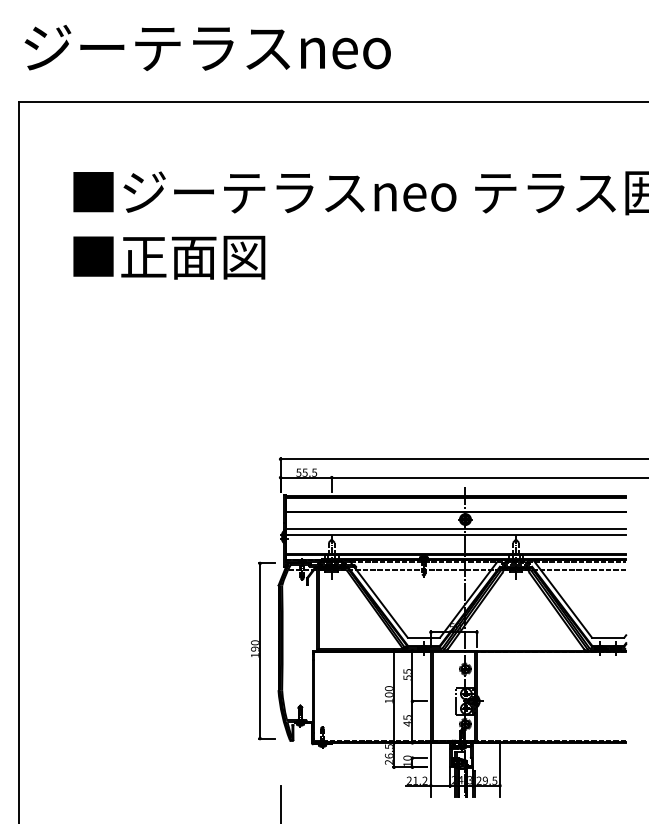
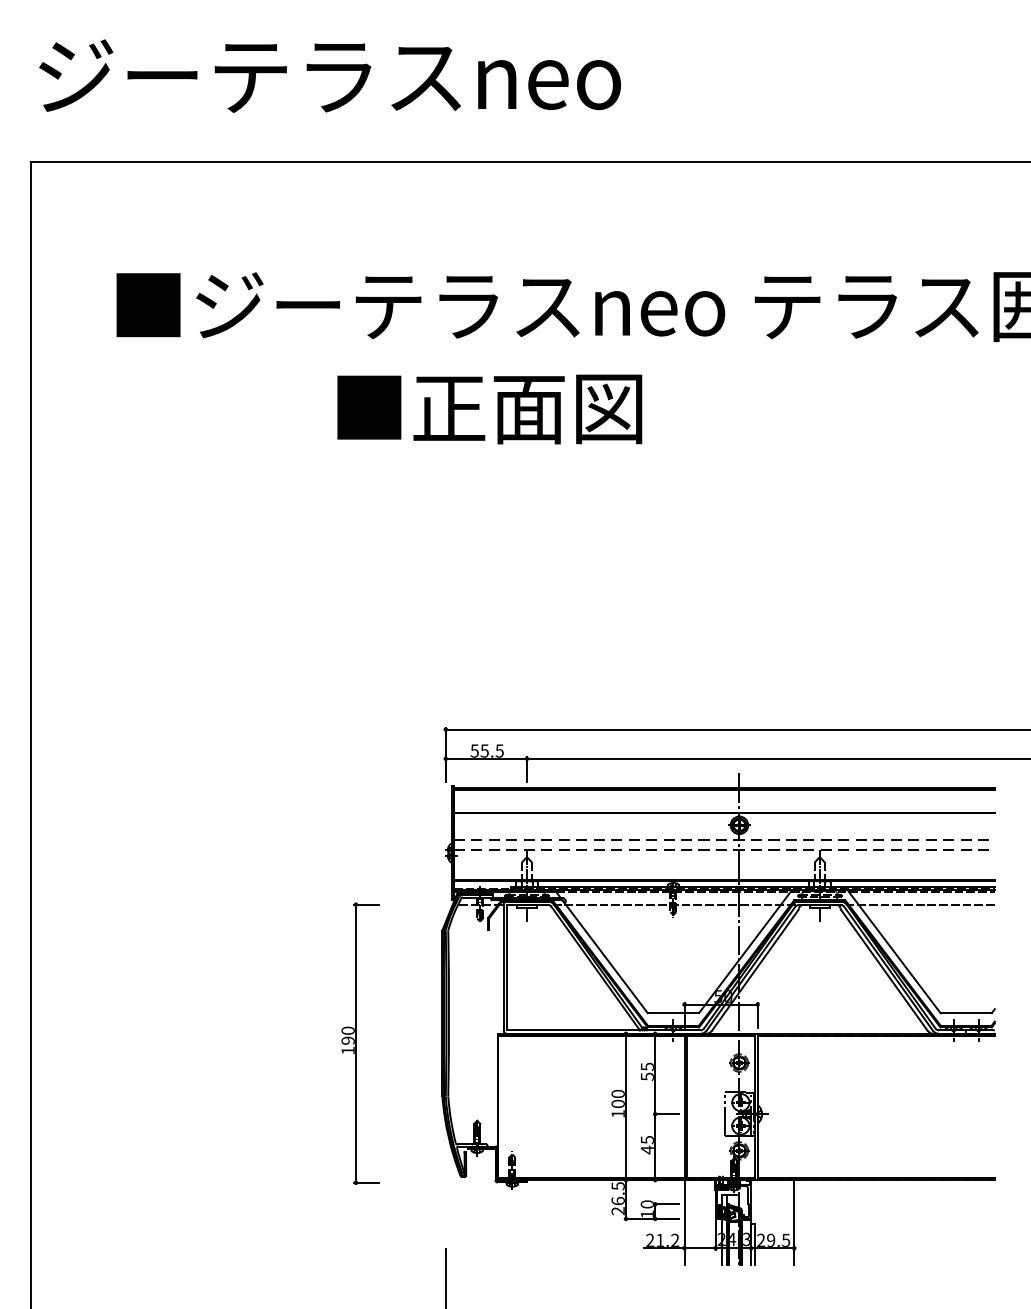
text: (169, 257) -> (490, 409), moved
line: (456, 528) -> (725, 839), solid -> dashed
line: (456, 535) -> (725, 850), solid -> dashed
part: (263, 650) -> (361, 1042), moved

